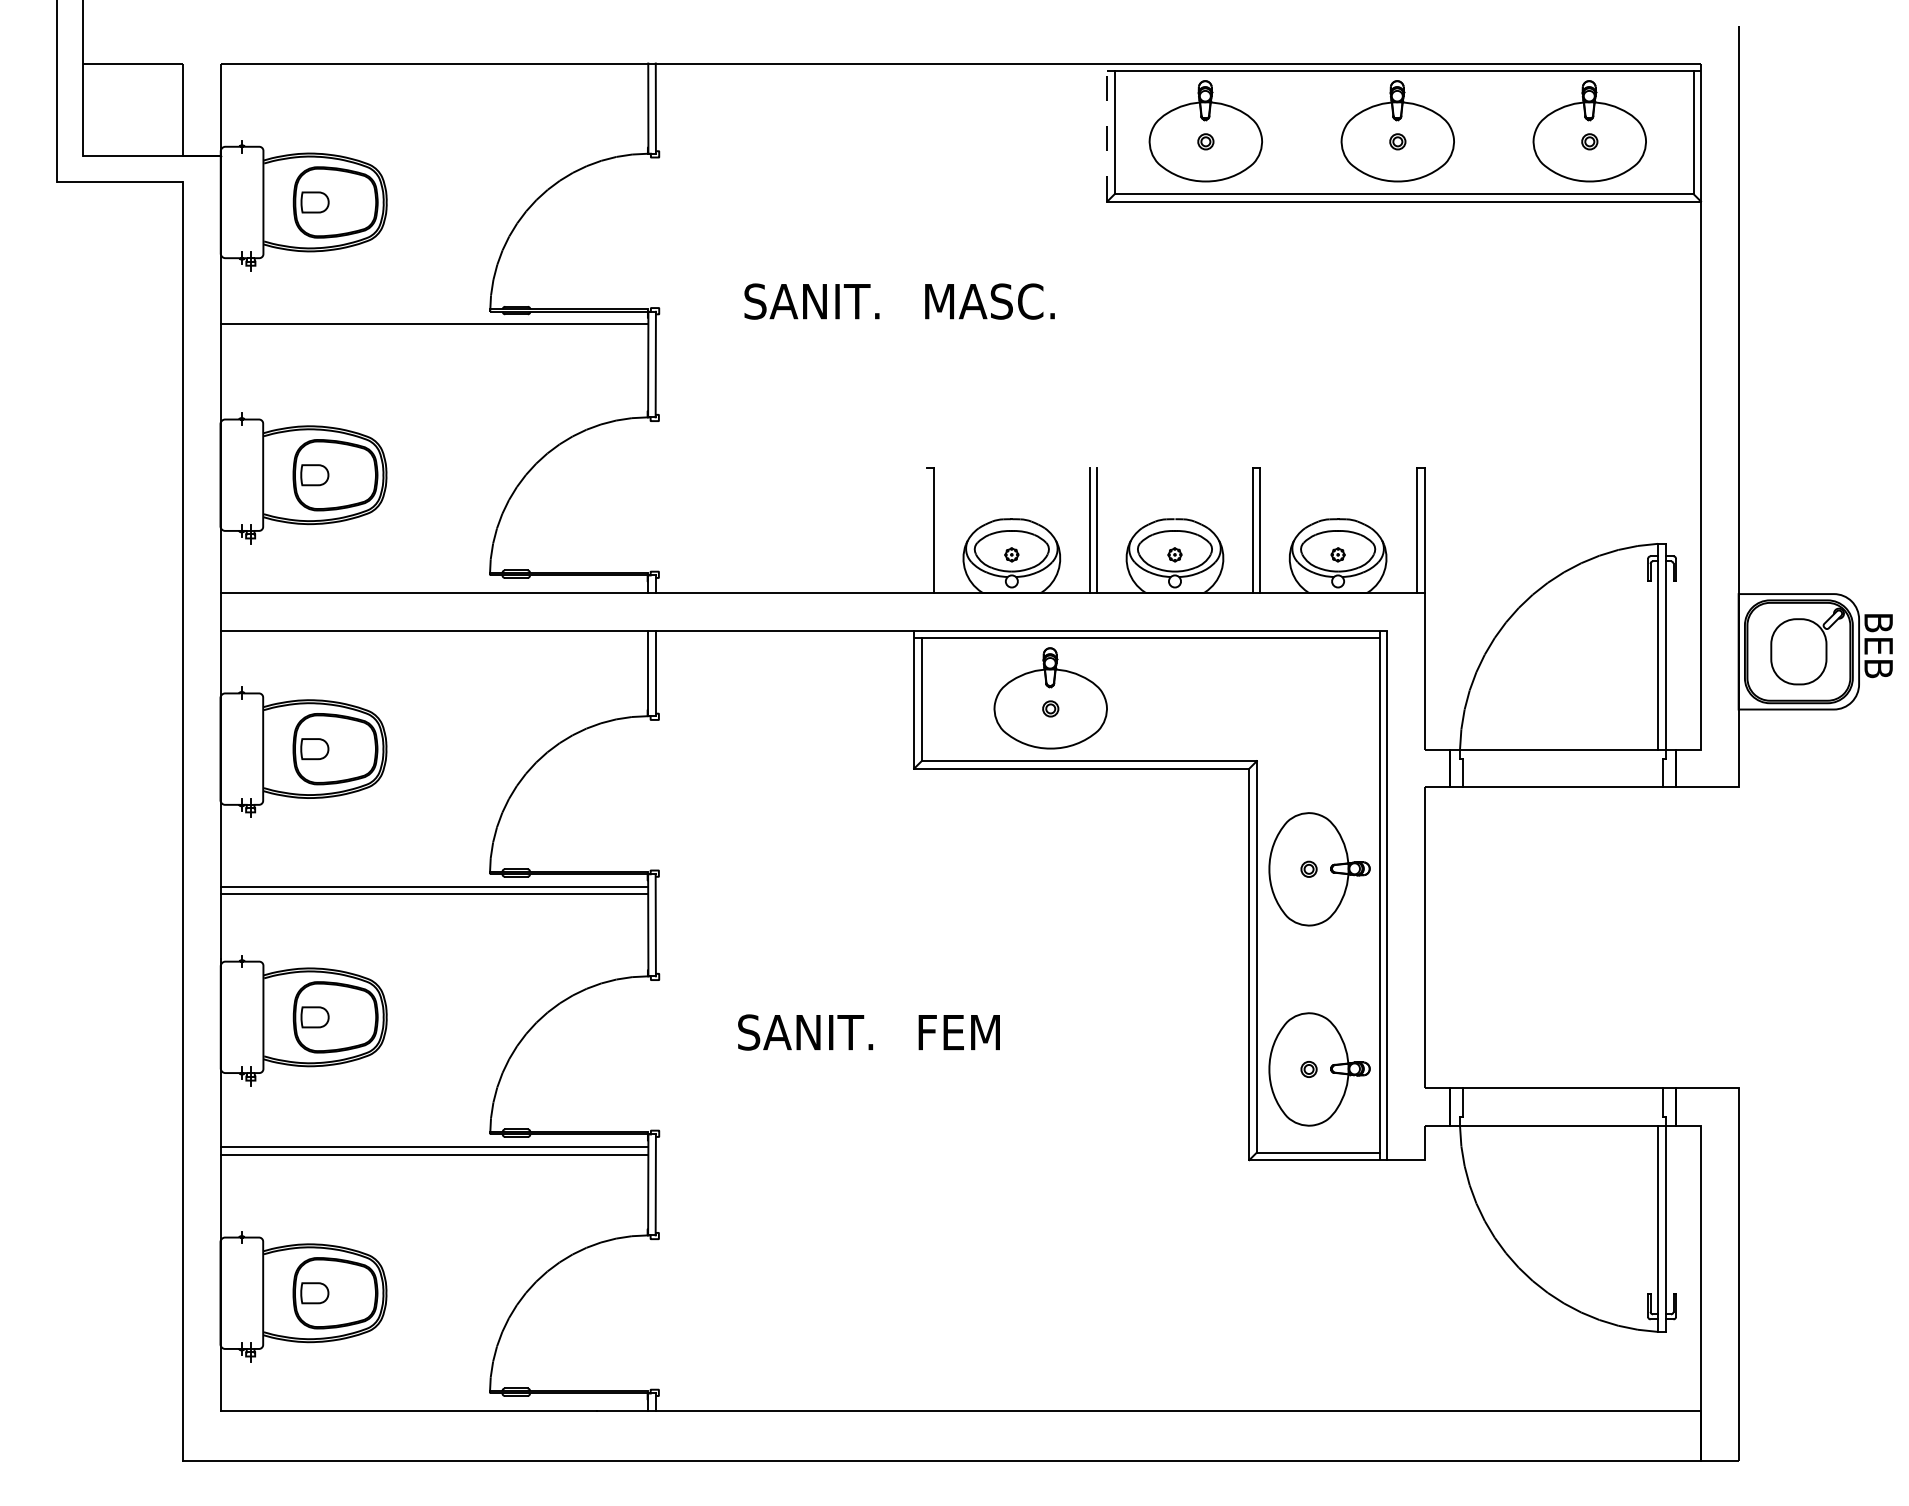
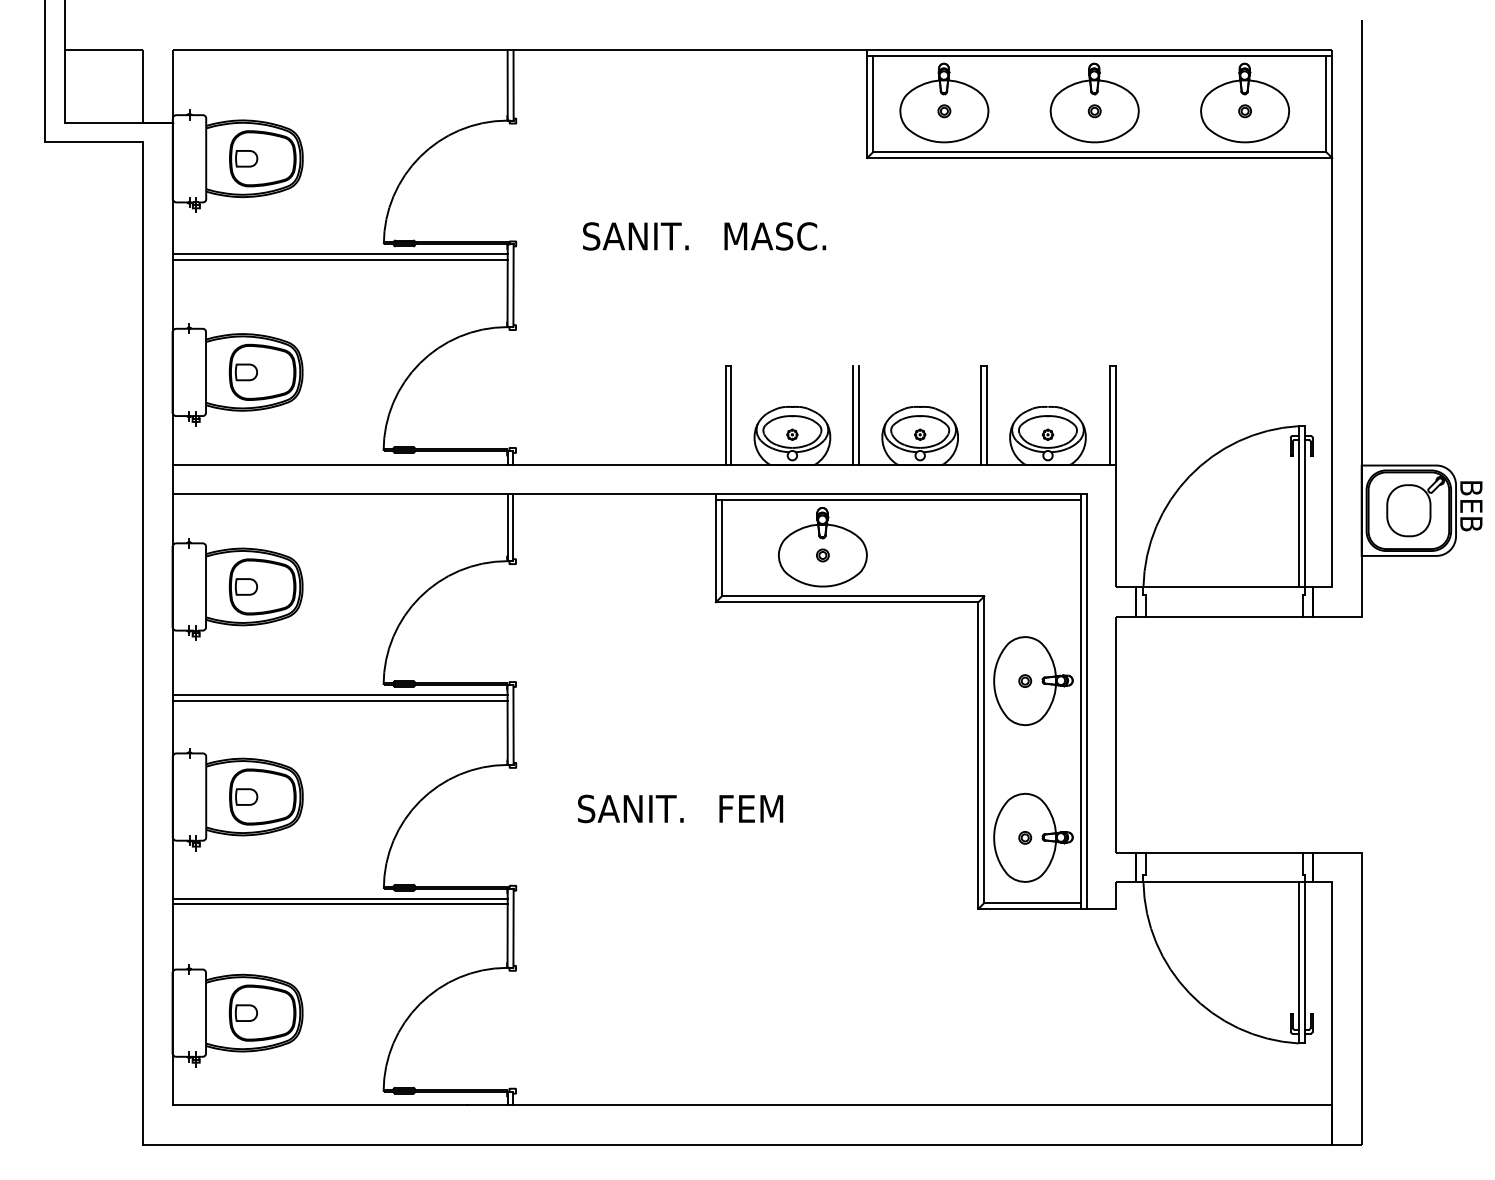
line: (1107, 131) -> (867, 103), dashed -> solid
line: (433, 332) -> (339, 260), added
line: (926, 530) -> (725, 415), added

